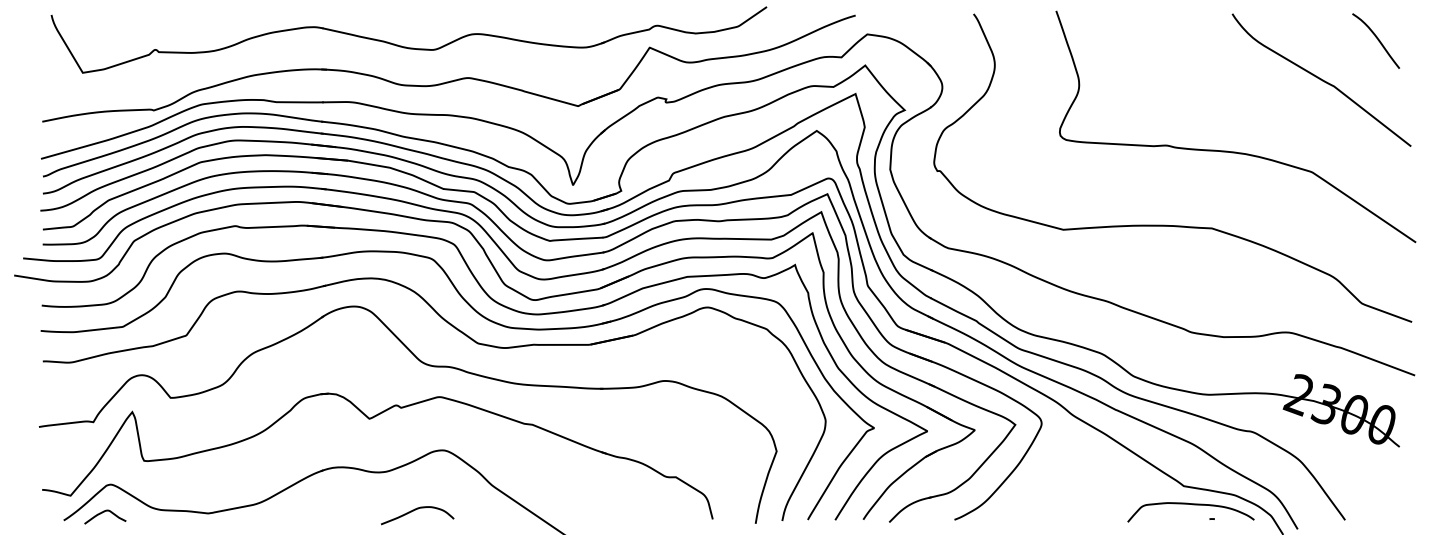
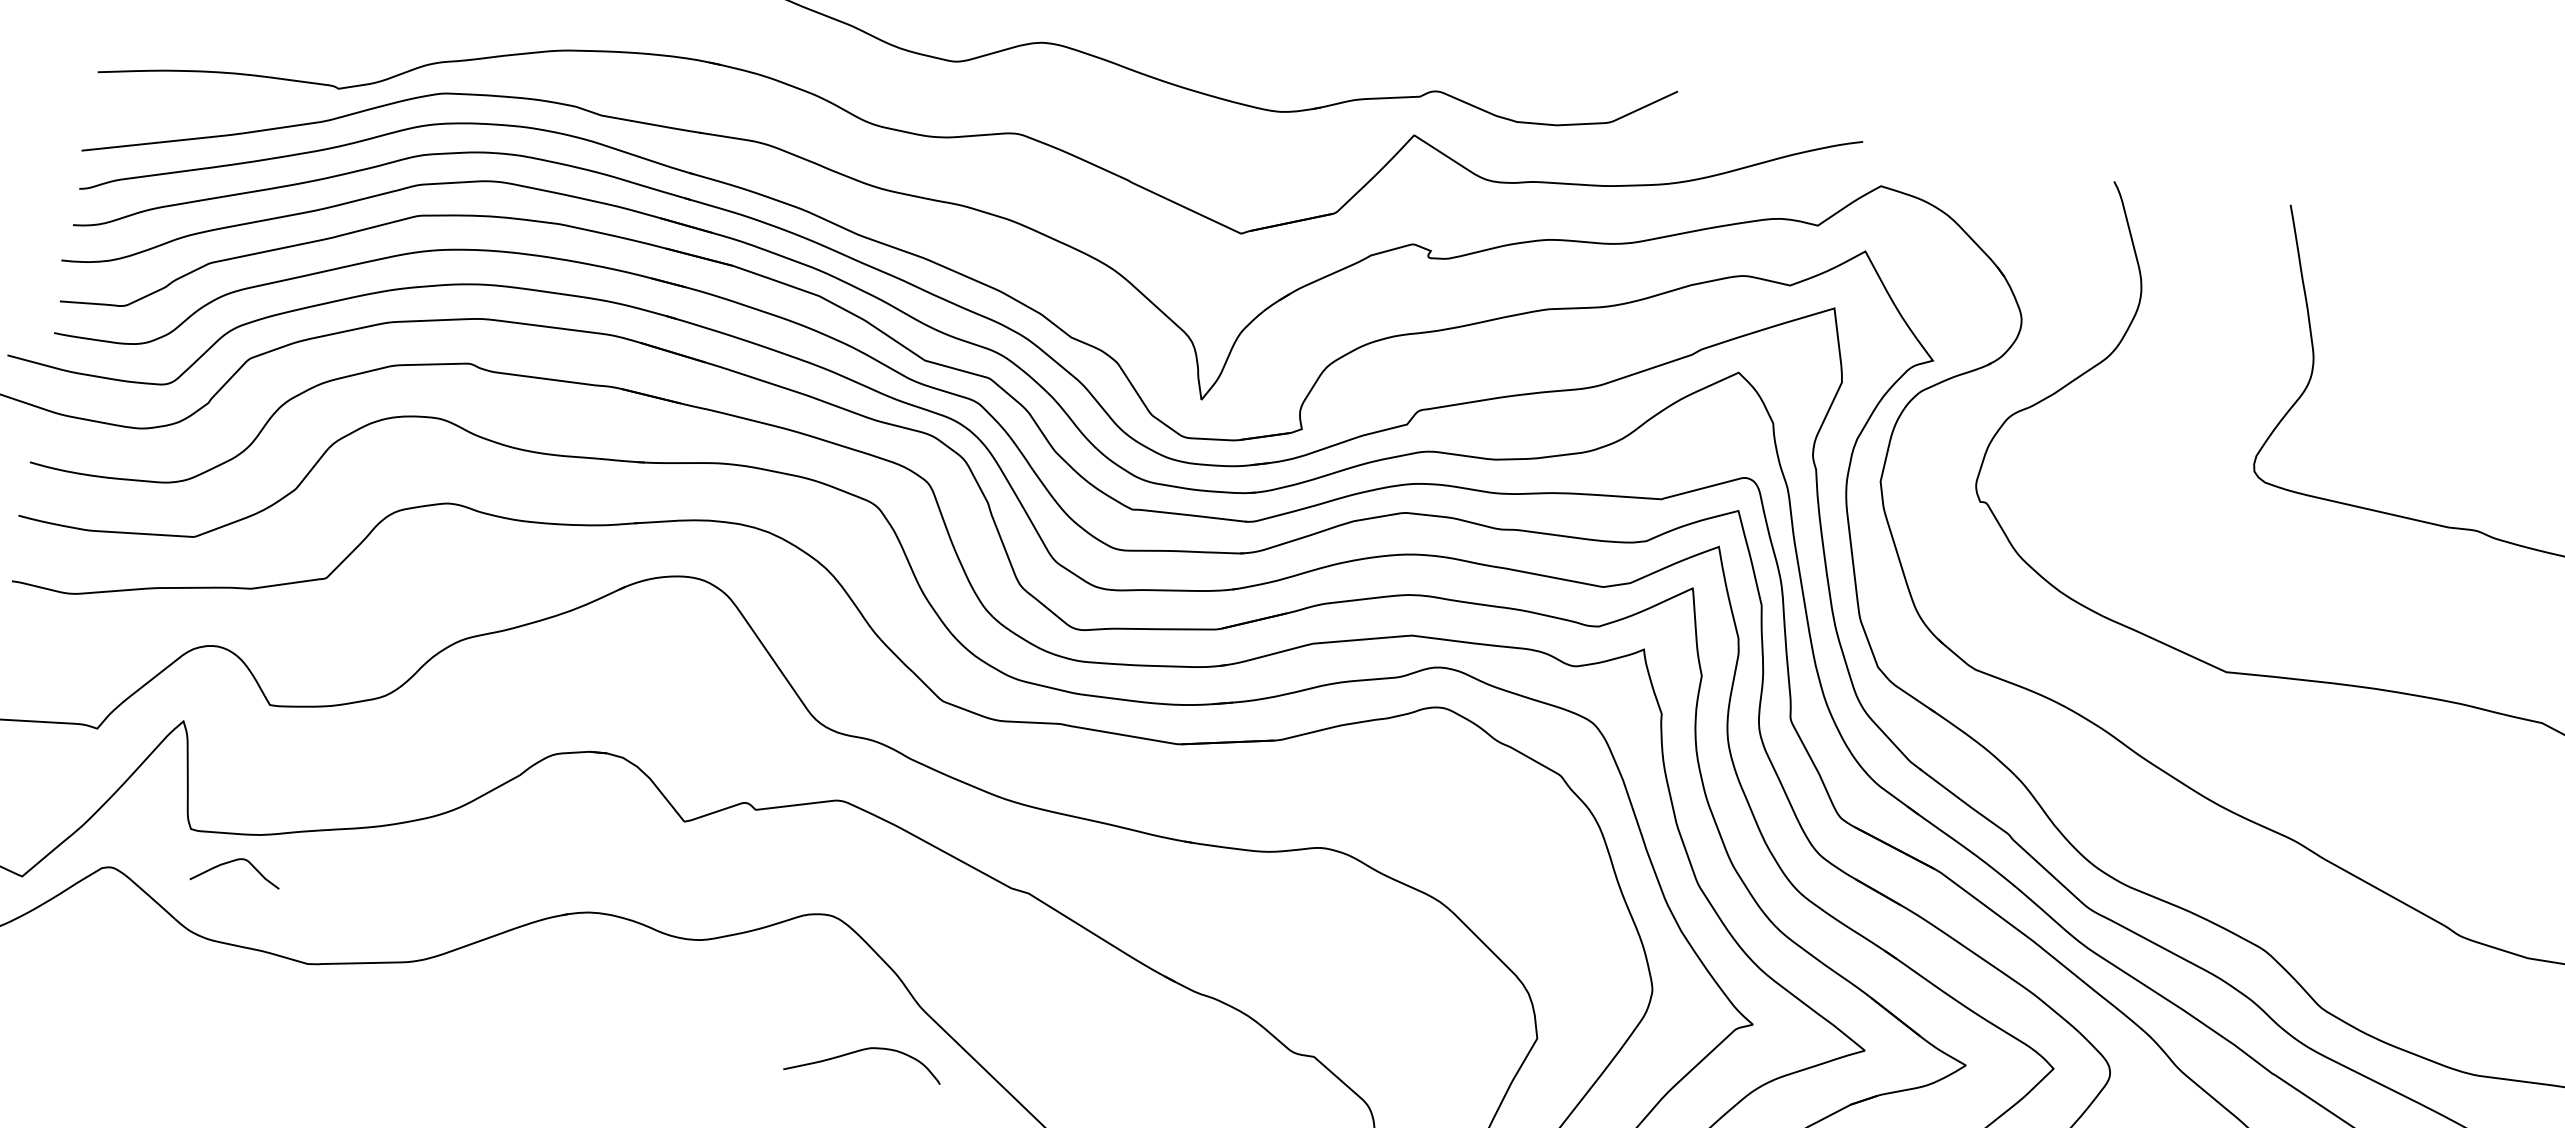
curve: (415, 510) -> (861, 1052), moved
curve: (104, 512) -> (236, 862), moved

